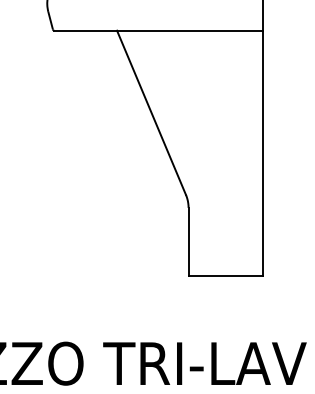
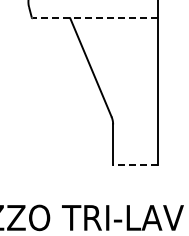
line: (159, 31) -> (95, 18), solid -> dashed
line: (225, 276) -> (135, 165), solid -> dashed

